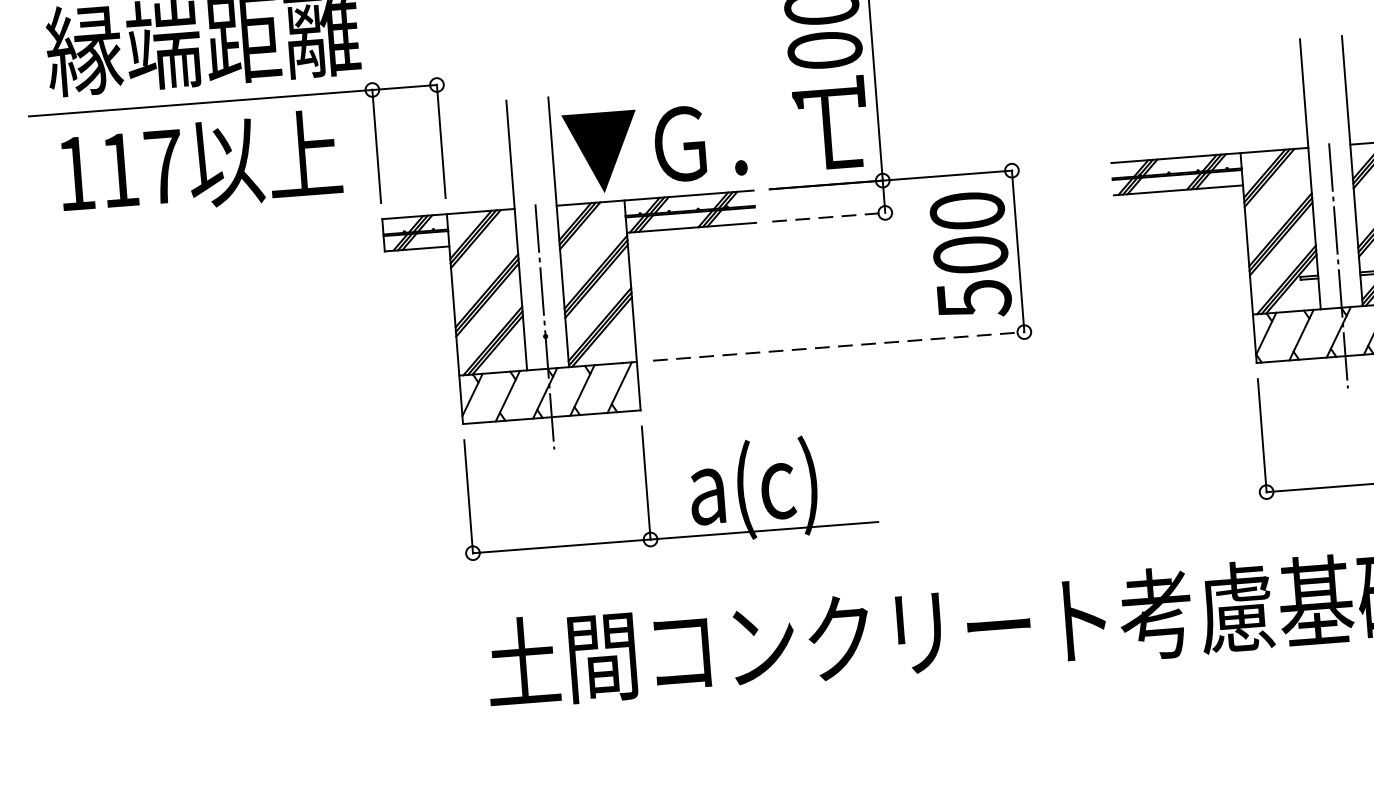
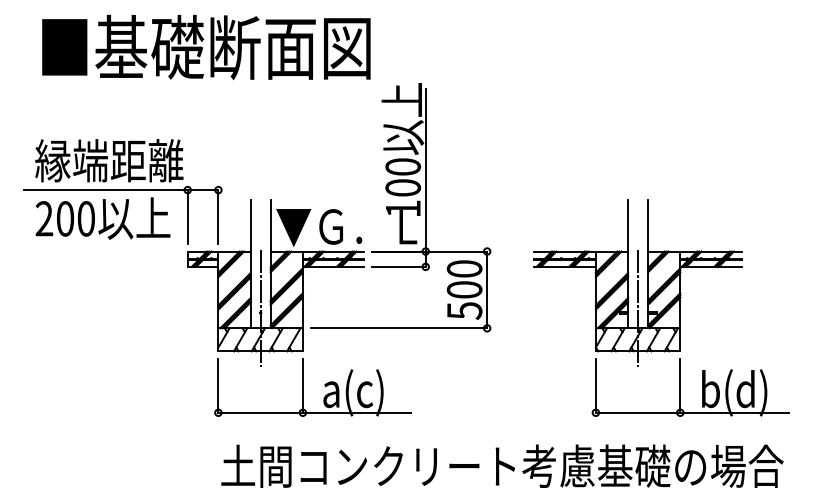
text: (120, 169) -> (65, 218), 117 -> 200
line: (827, 216) -> (398, 266), dashed -> solid
line: (840, 346) -> (399, 328), dashed -> solid

